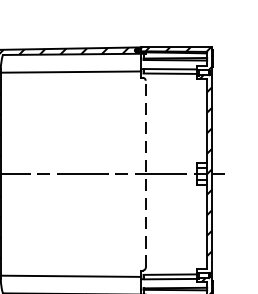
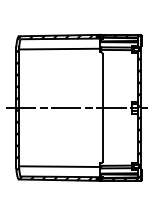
line: (145, 173) -> (102, 107), dashed -> solid

